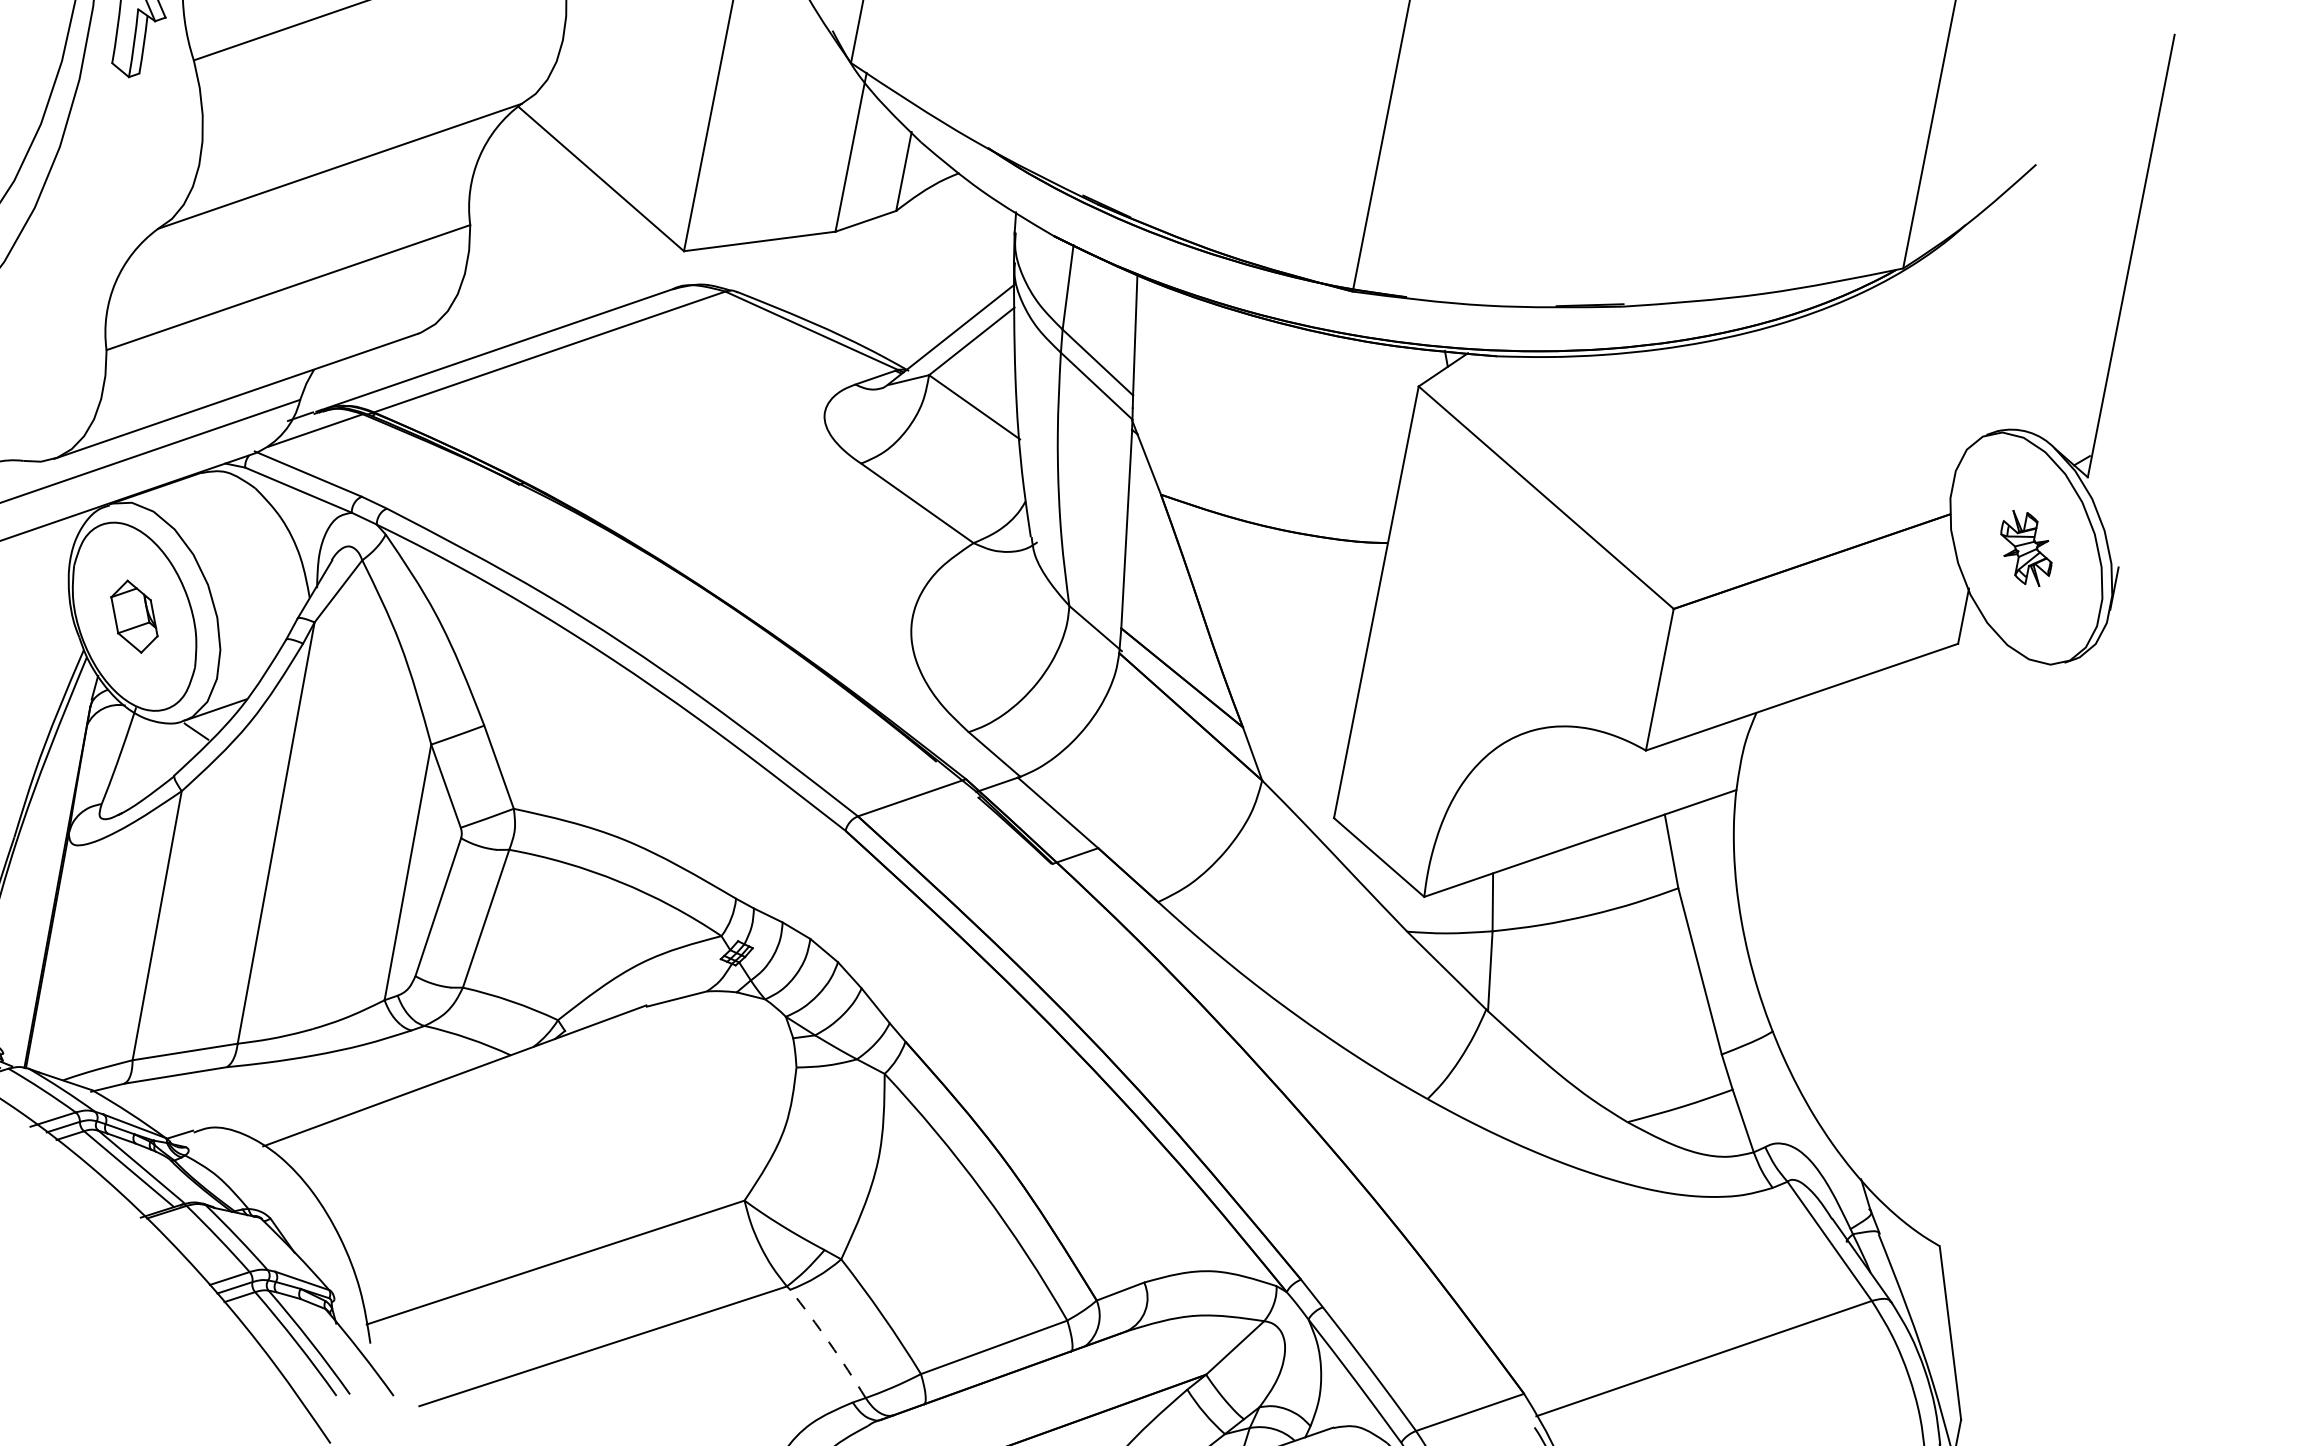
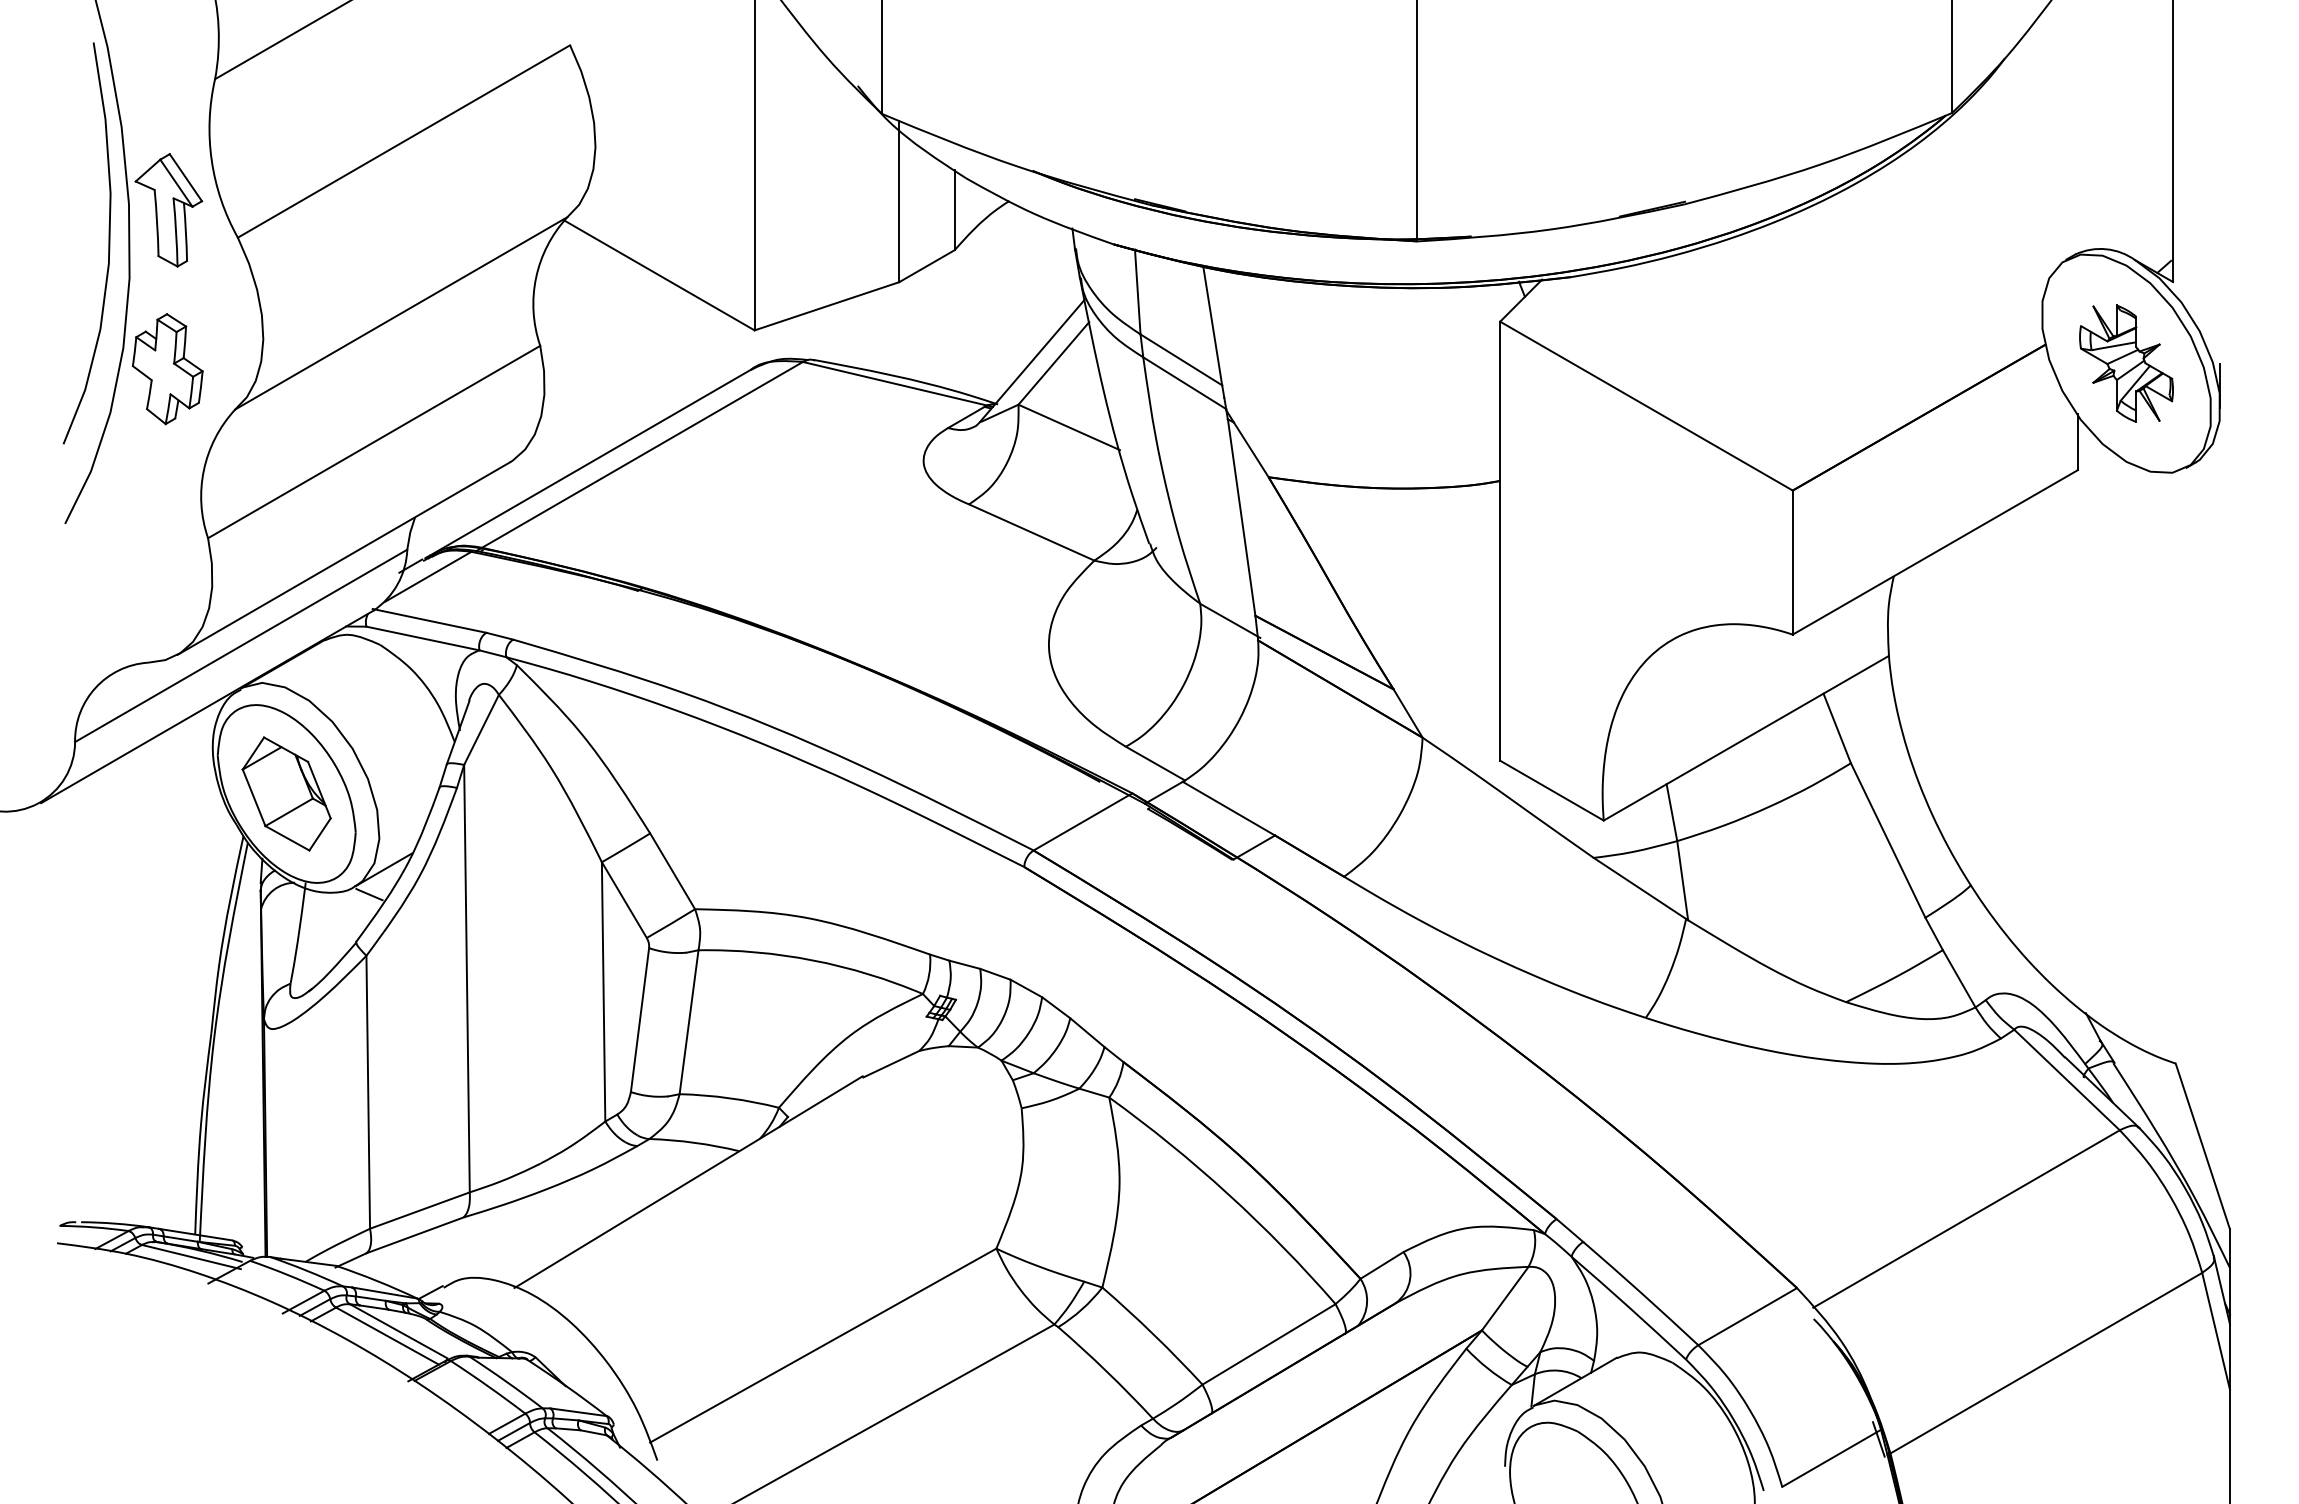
part: (99, 176) -> (167, 369), added
part: (2026, 548) -> (2126, 363), size x1.67
part: (134, 616) -> (286, 793), size x1.67
arc: (829, 1342) -> (1106, 1371), dashed -> solid

